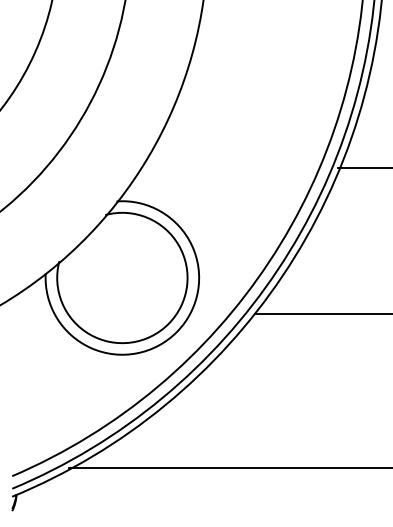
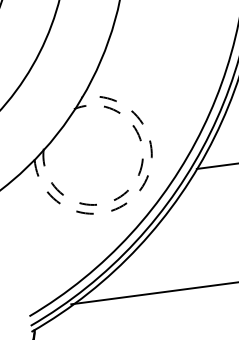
arc: (168, 323) -> (132, 185), solid -> dashed
arc: (177, 331) -> (140, 190), solid -> dashed

